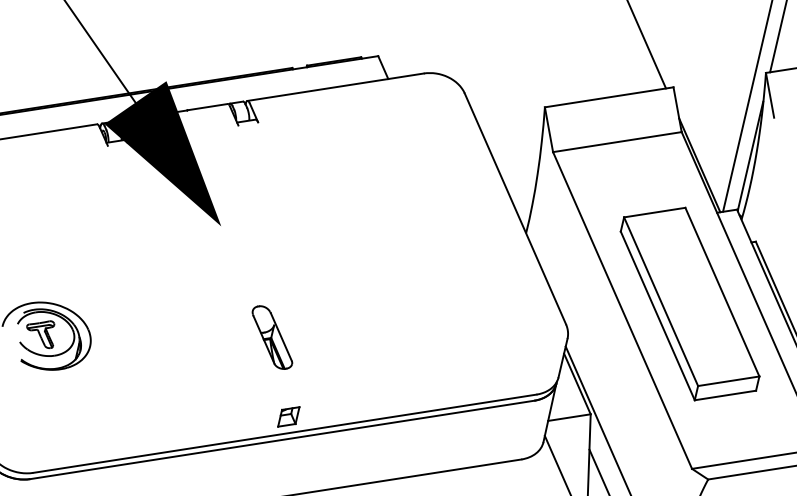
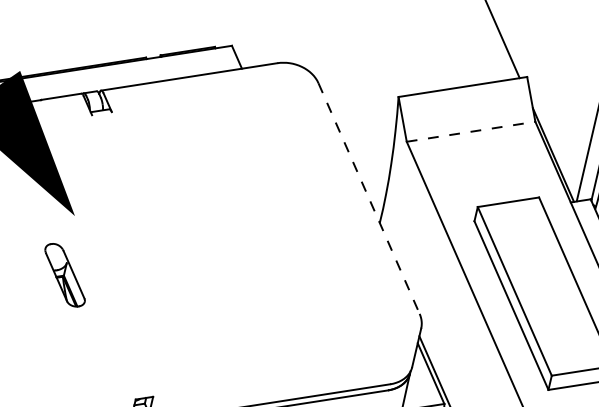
line: (617, 142) -> (471, 132), solid -> dashed
line: (515, 208) -> (369, 198), solid -> dashed
part: (272, 337) -> (65, 275), moved

